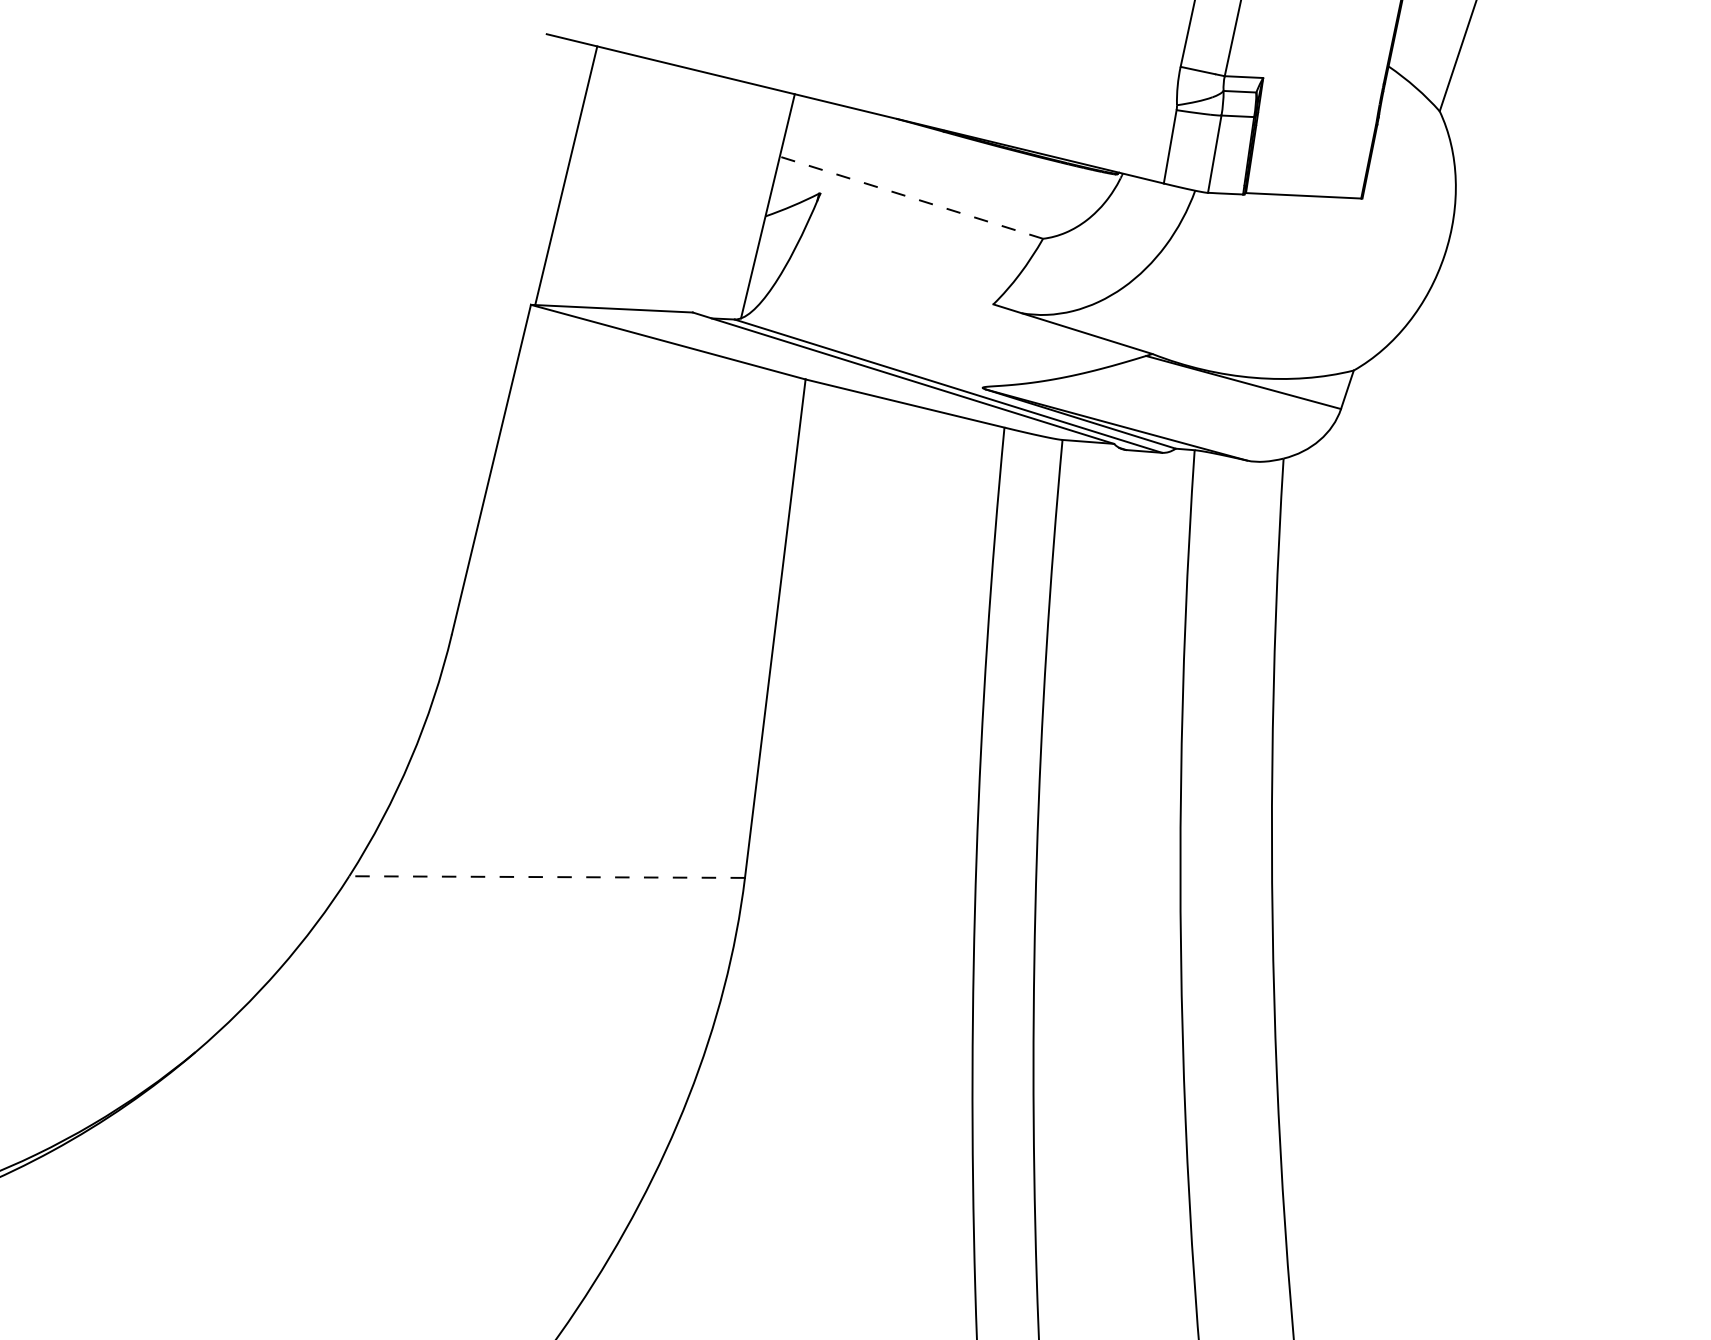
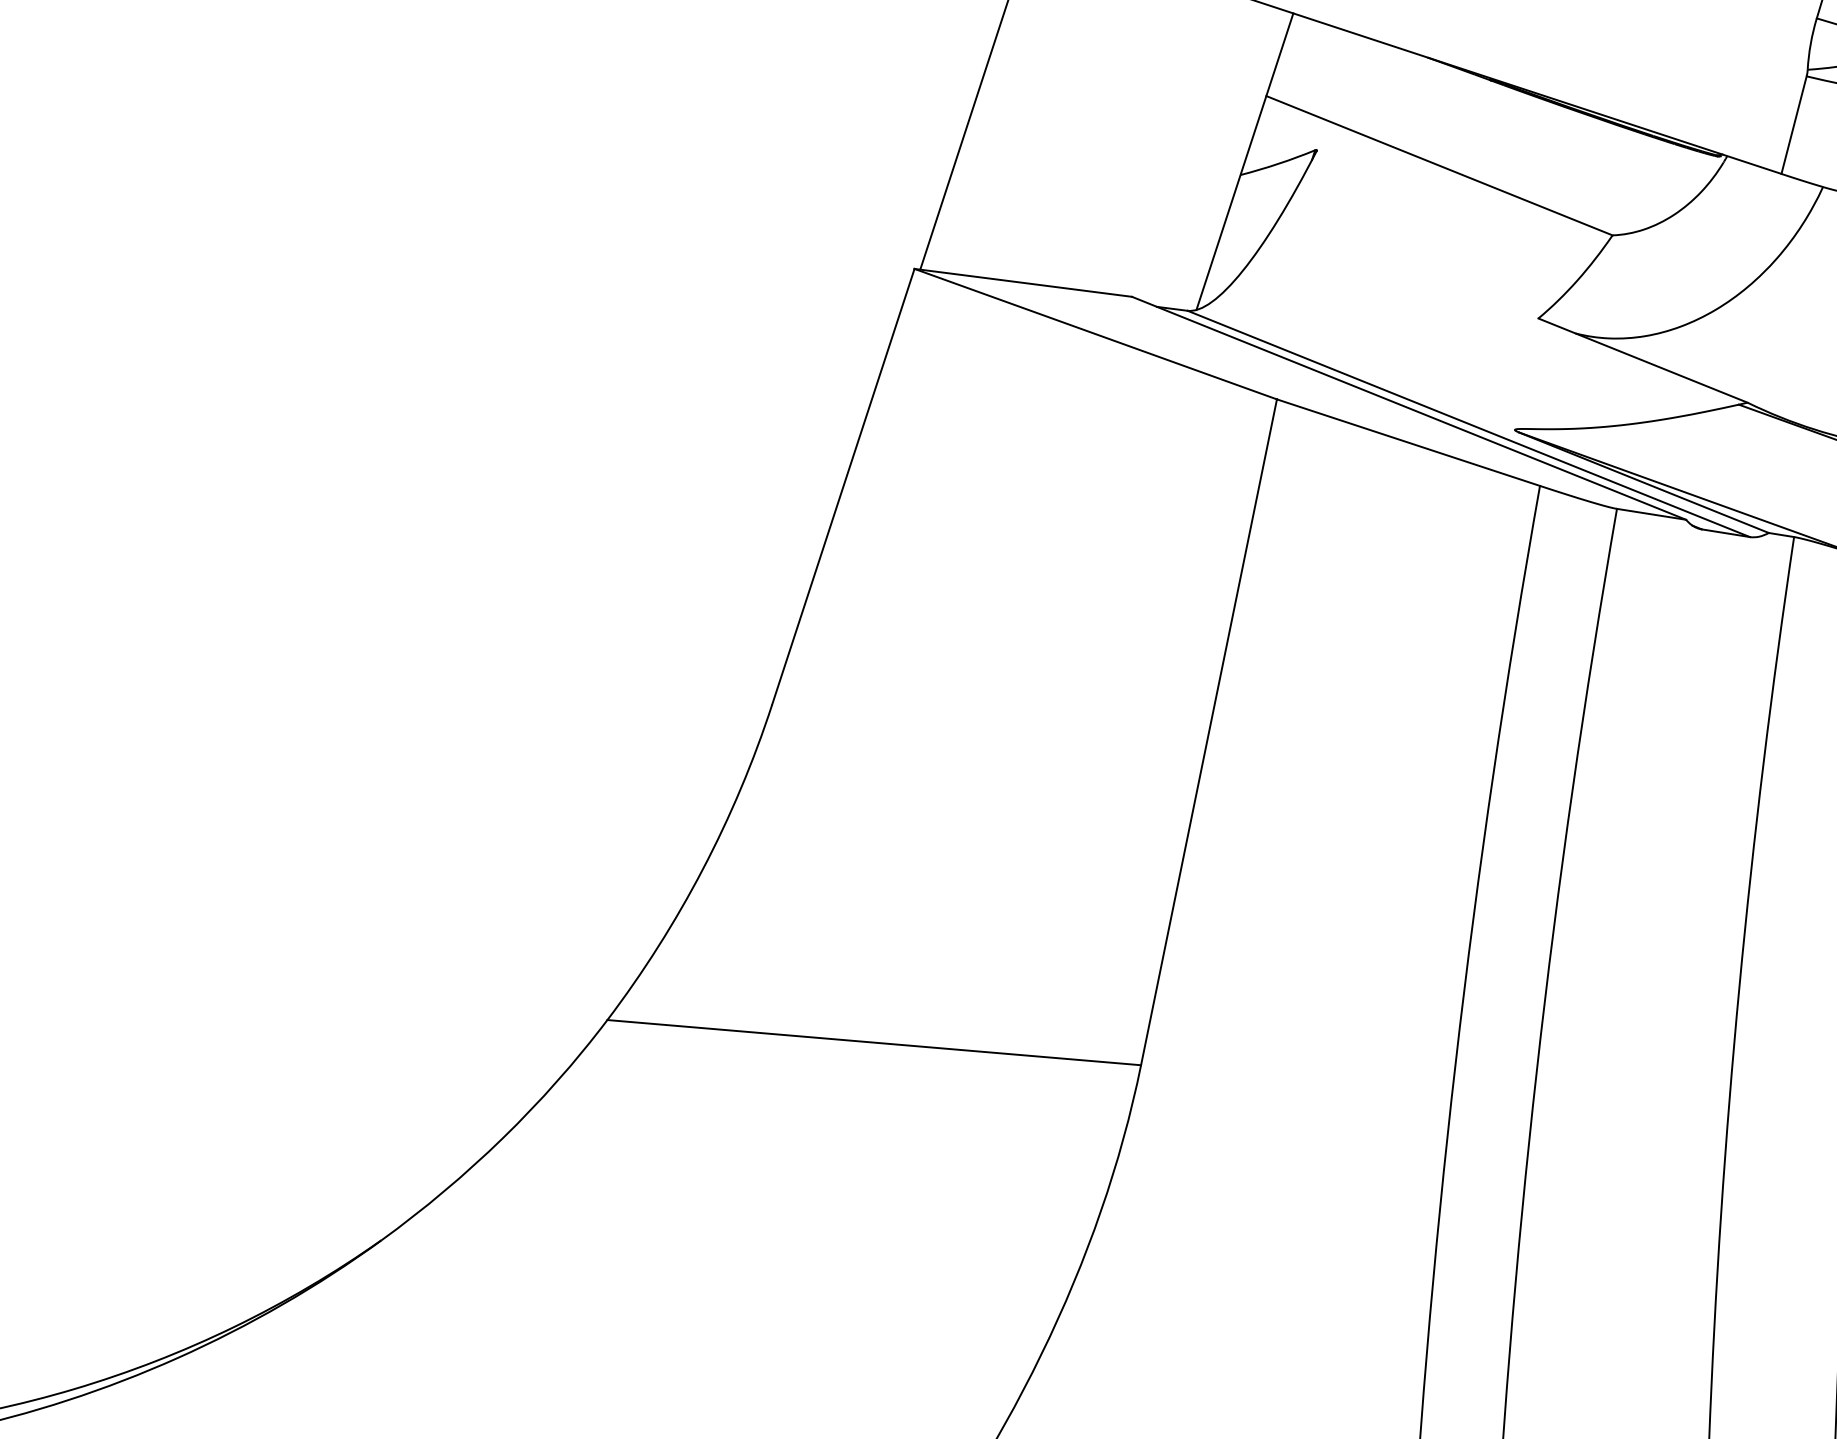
line: (911, 197) -> (1439, 165), dashed -> solid
line: (547, 877) -> (874, 1043), dashed -> solid

